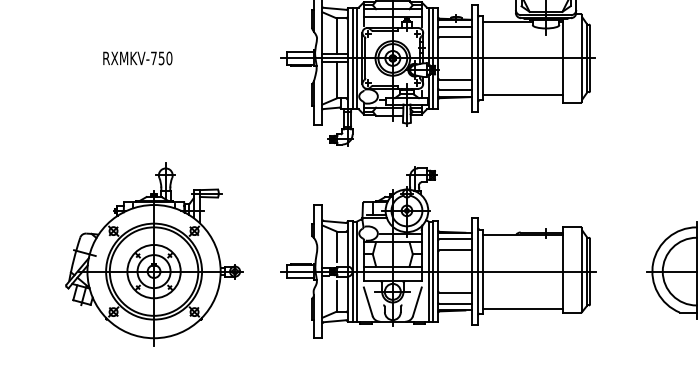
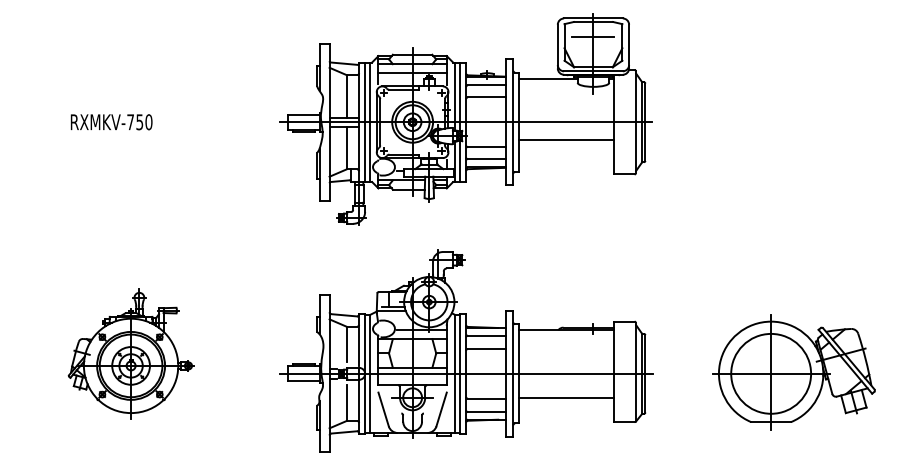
line: (522, 95) -> (565, 139), moved
part: (154, 254) -> (131, 353), size x0.6
line: (522, 308) -> (565, 398), moved

